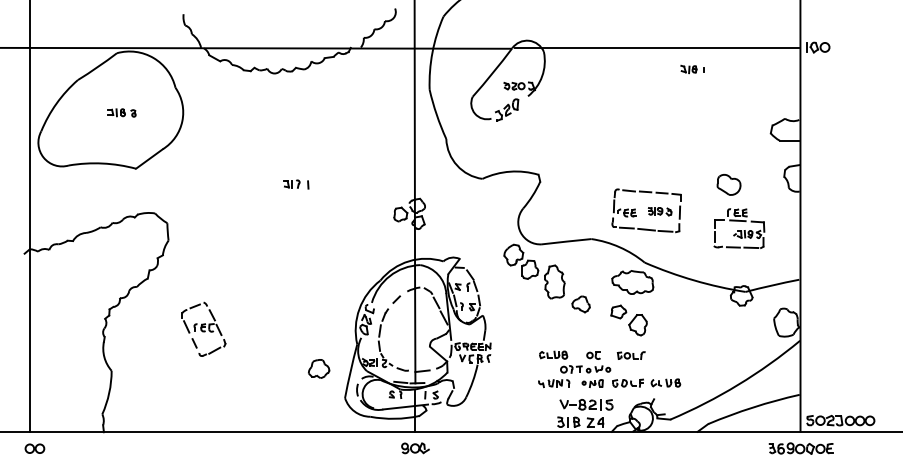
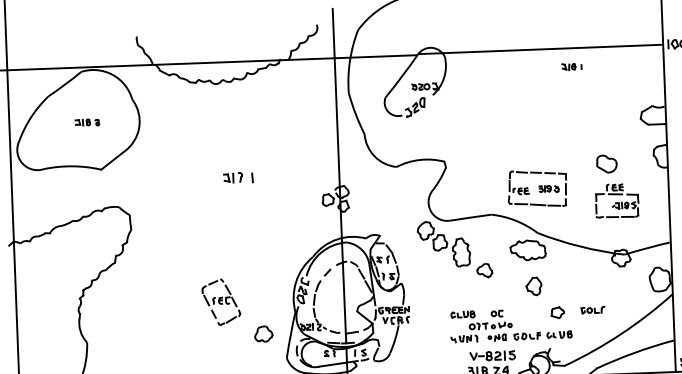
part: (296, 184) -> (238, 177), size x1.4
part: (618, 311) -> (557, 312), moved
part: (203, 328) -> (221, 301), moved
part: (630, 355) -> (592, 310), moved

